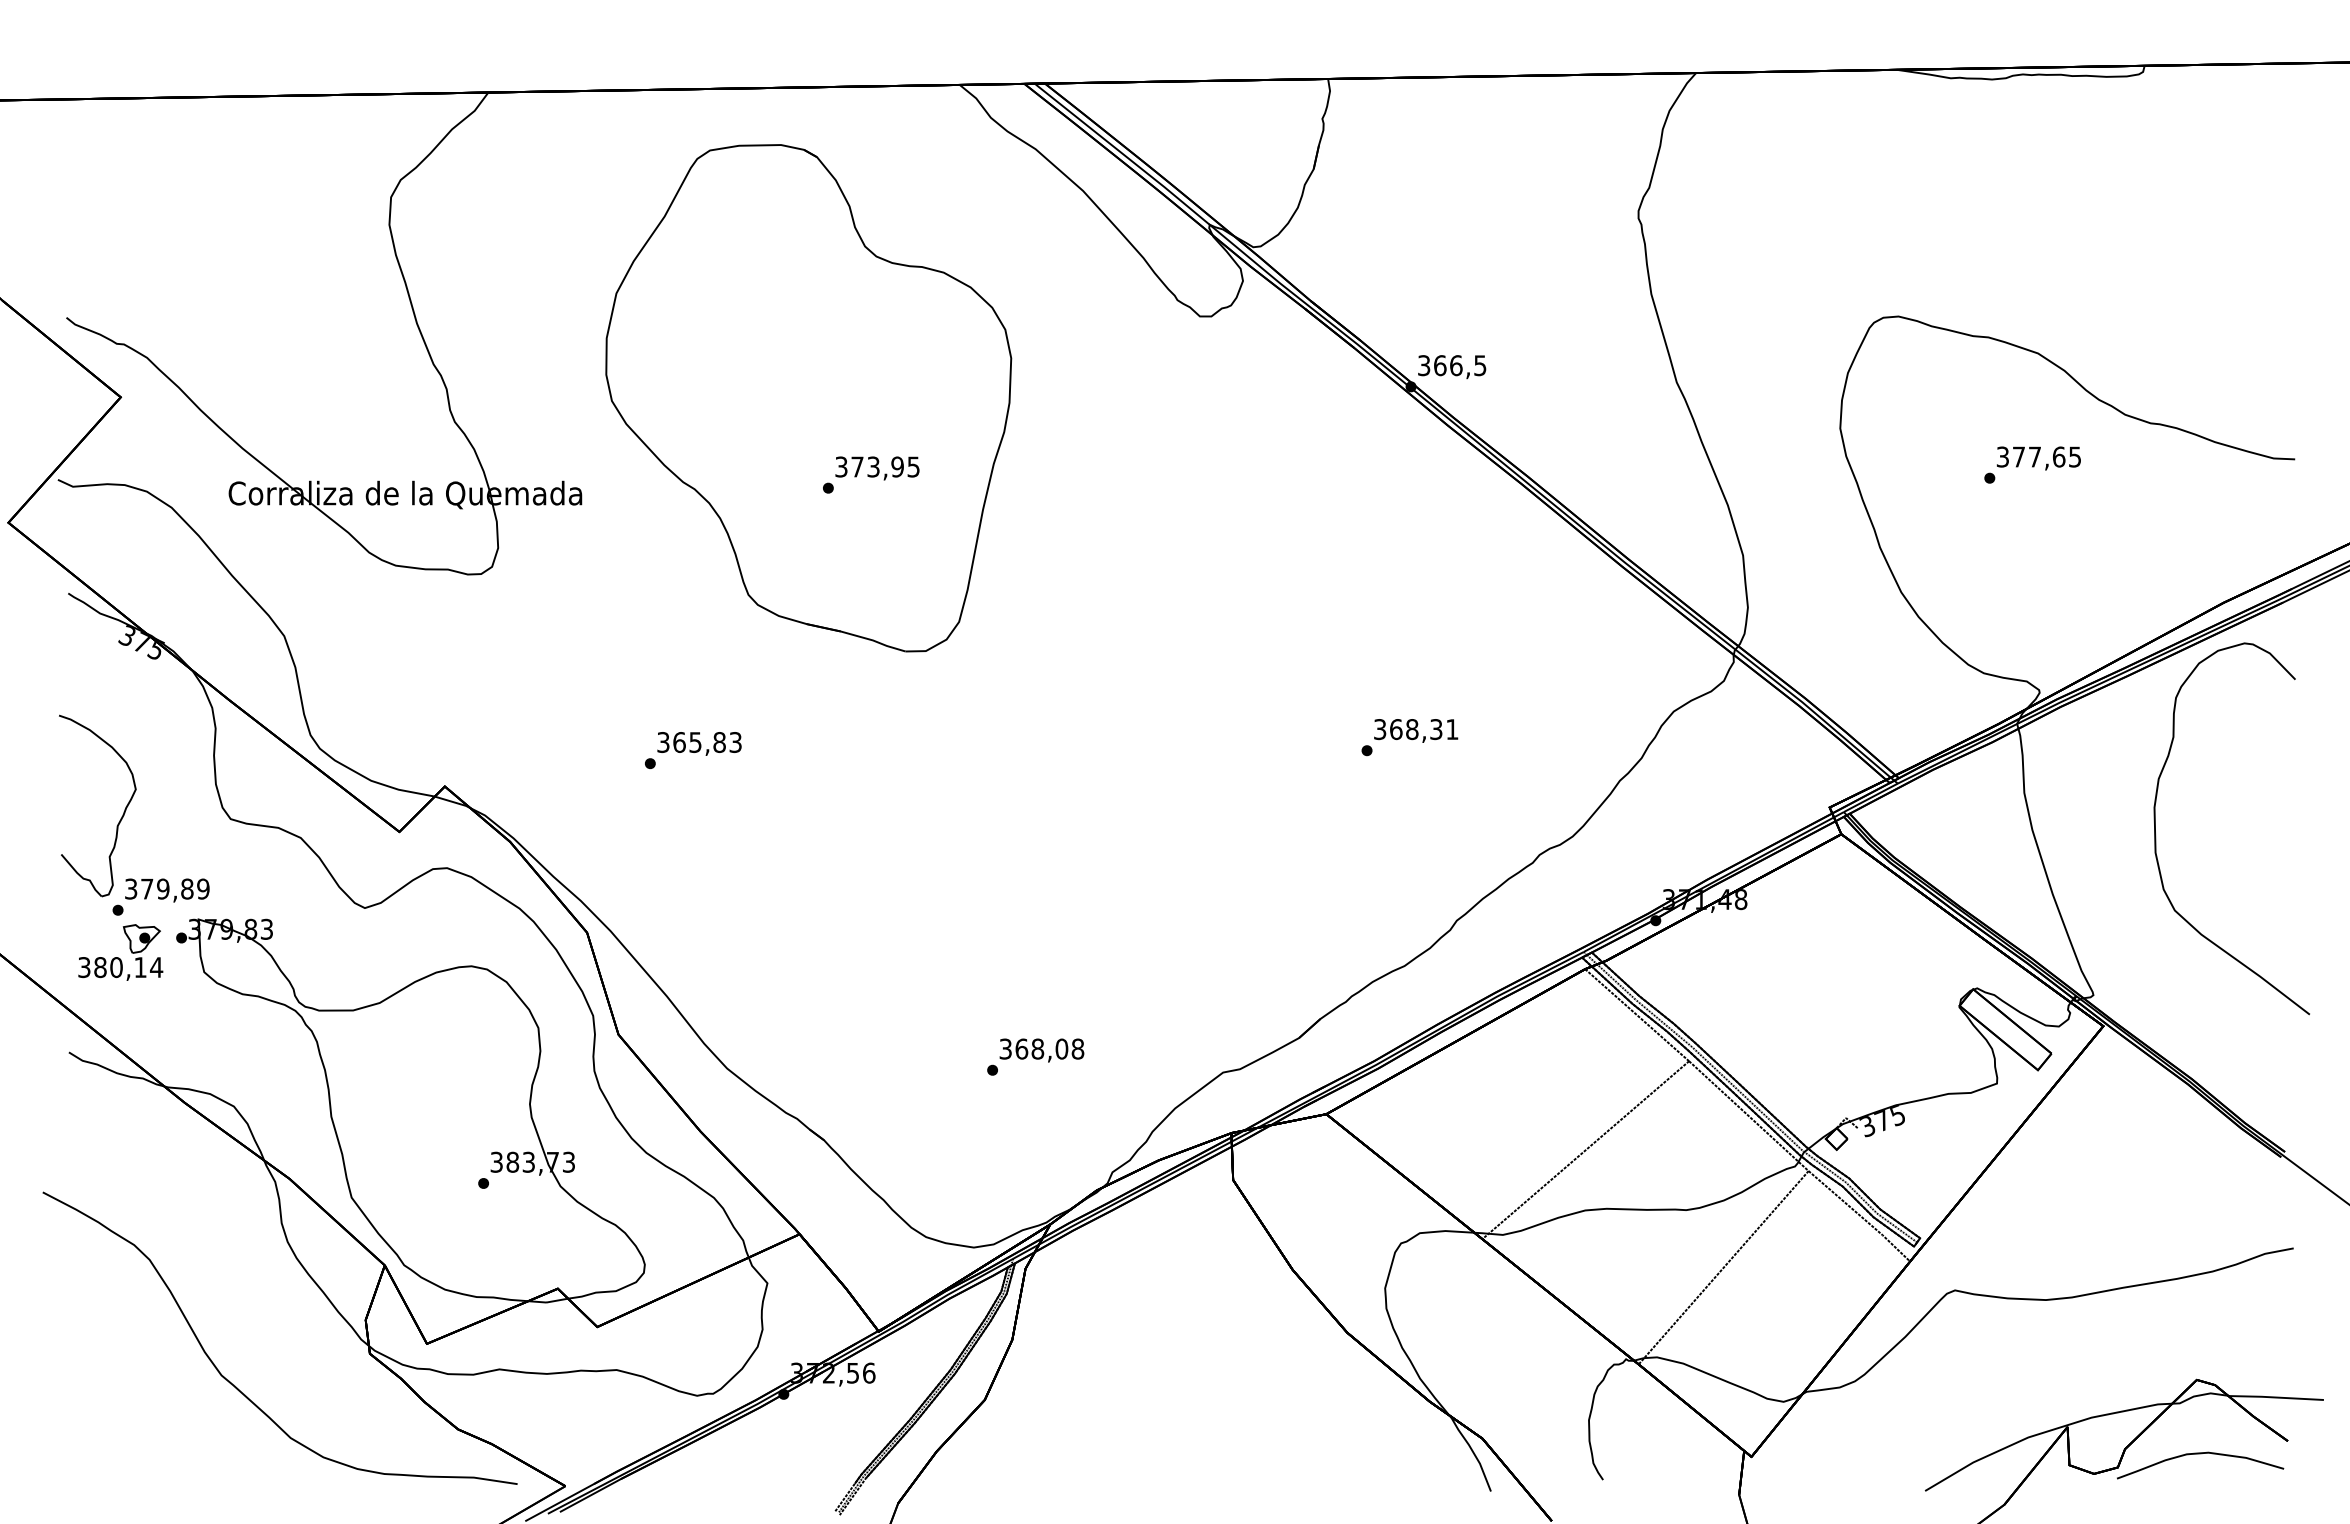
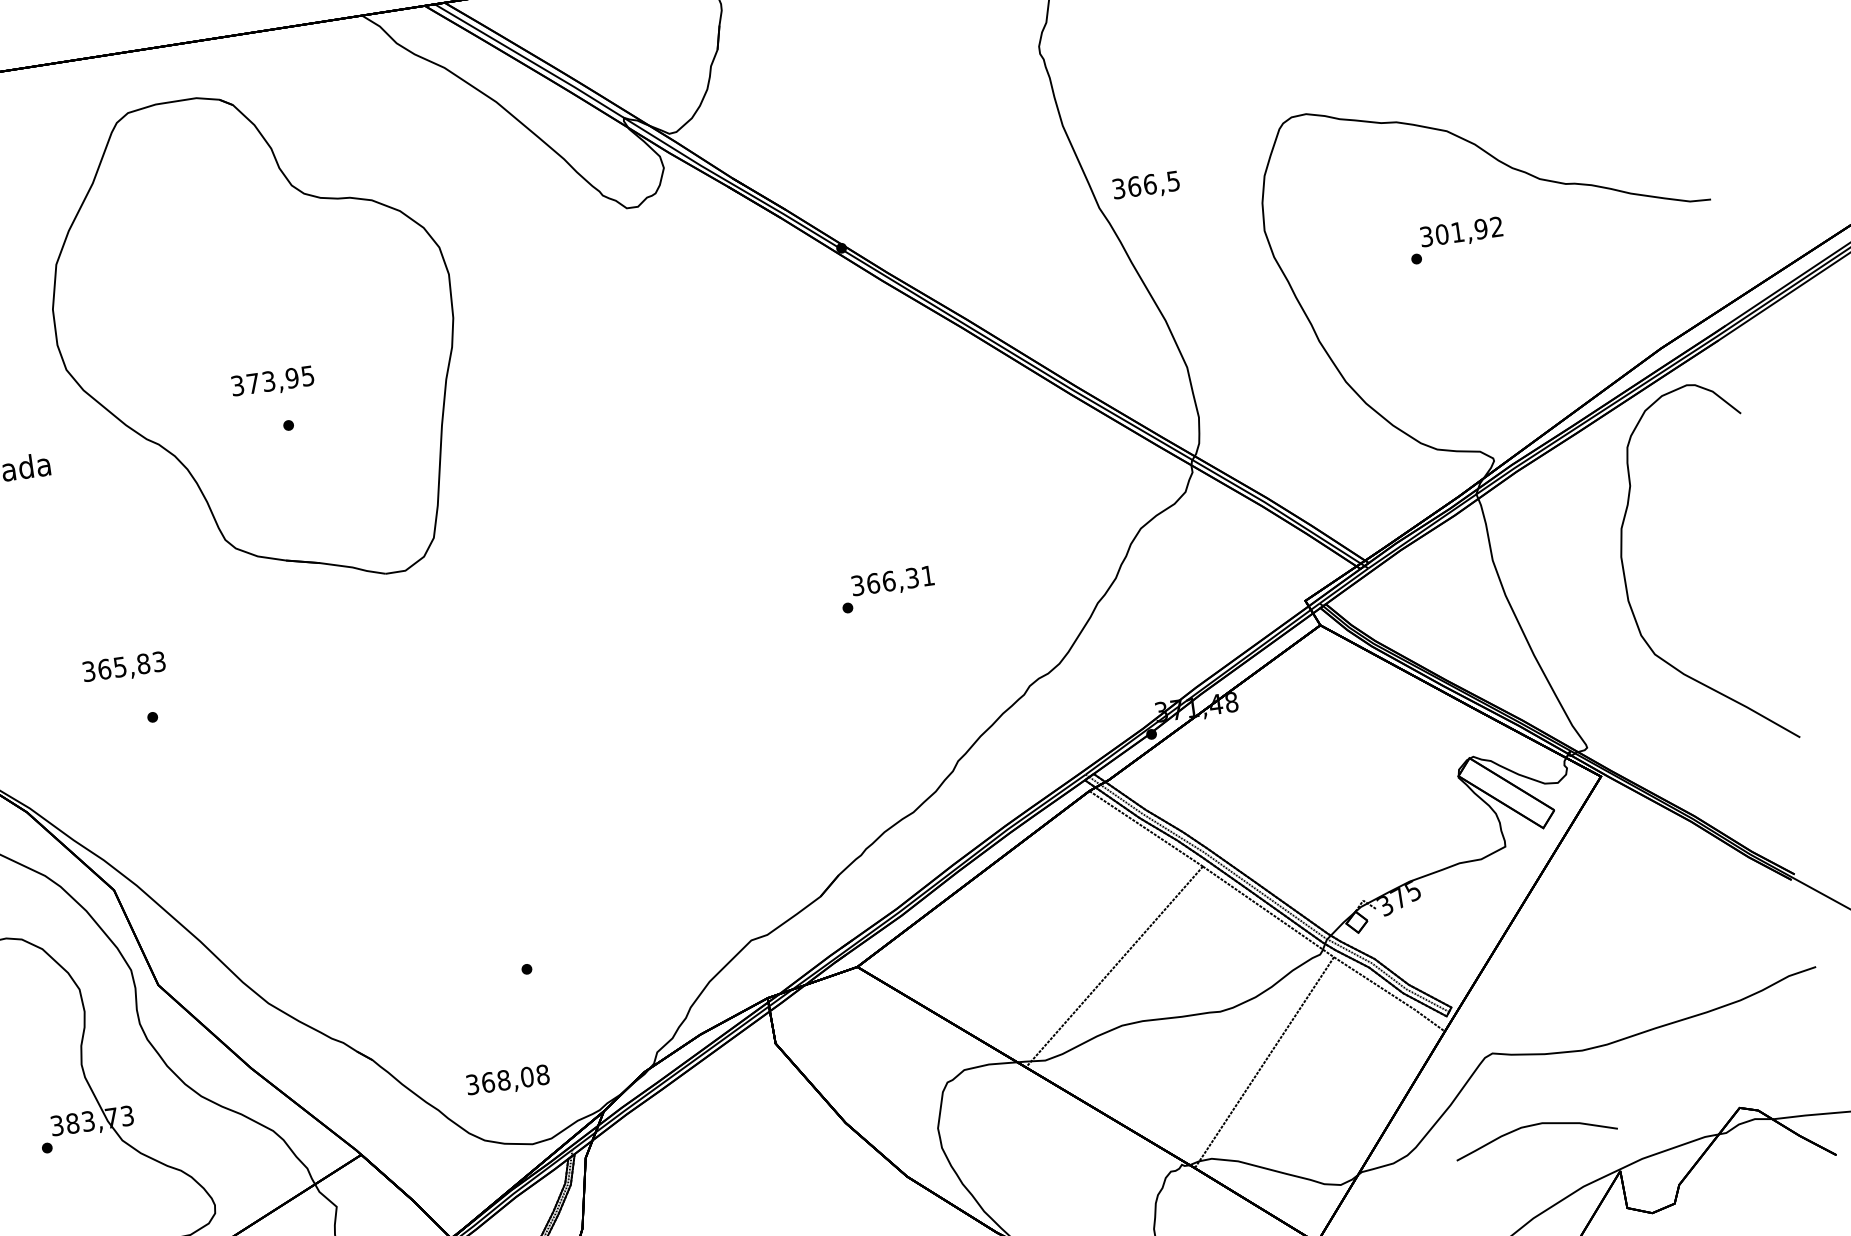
text: (1452, 367) -> (1146, 186), moved
text: (2046, 456) -> (1468, 230), 377,65 -> 301,92
text: (877, 468) -> (272, 382), moved
text: (1412, 729) -> (889, 581), 368,31 -> 366,31
text: (699, 743) -> (124, 667), moved
text: (1041, 1050) -> (507, 1081), moved
part: (2200, 1454) -> (1534, 1126), moved

